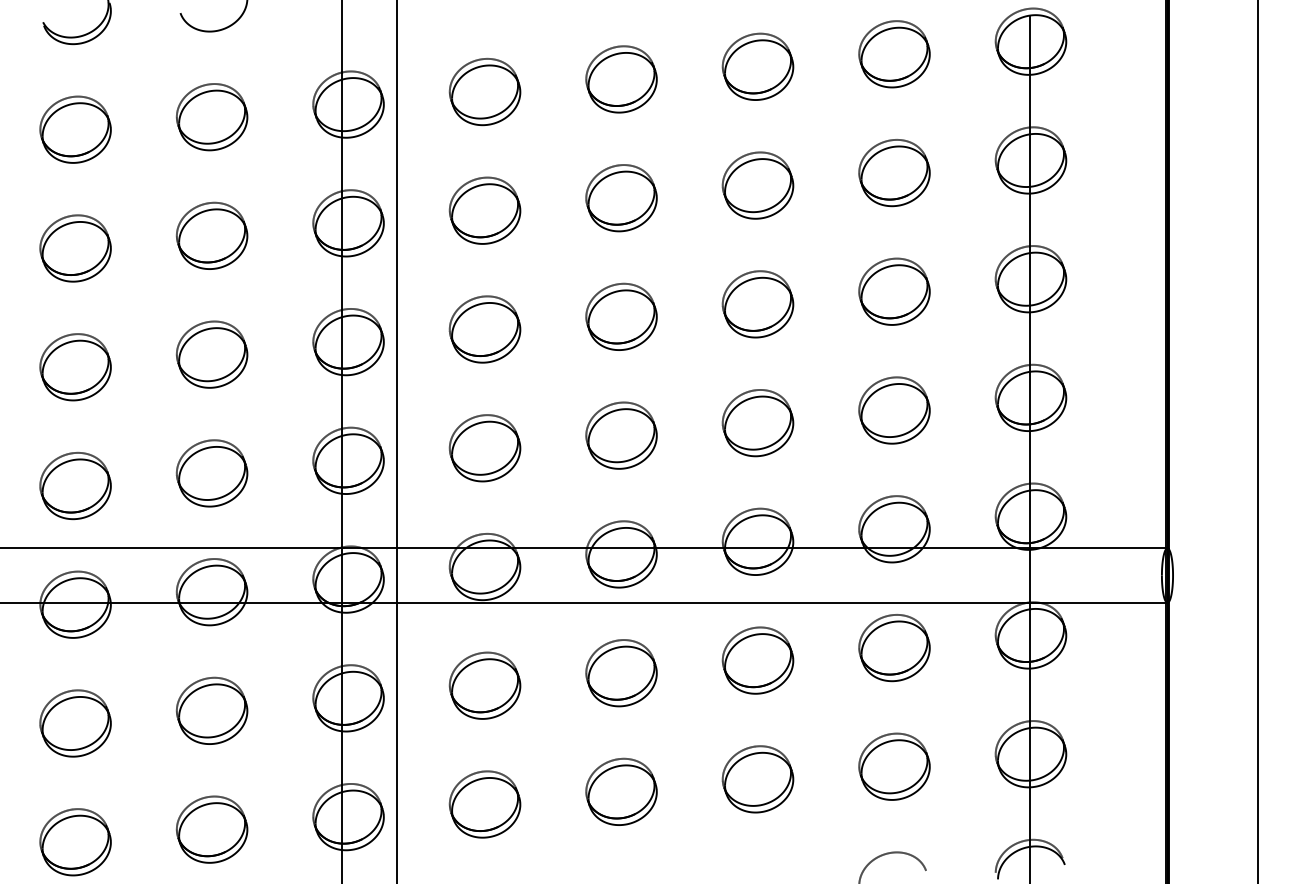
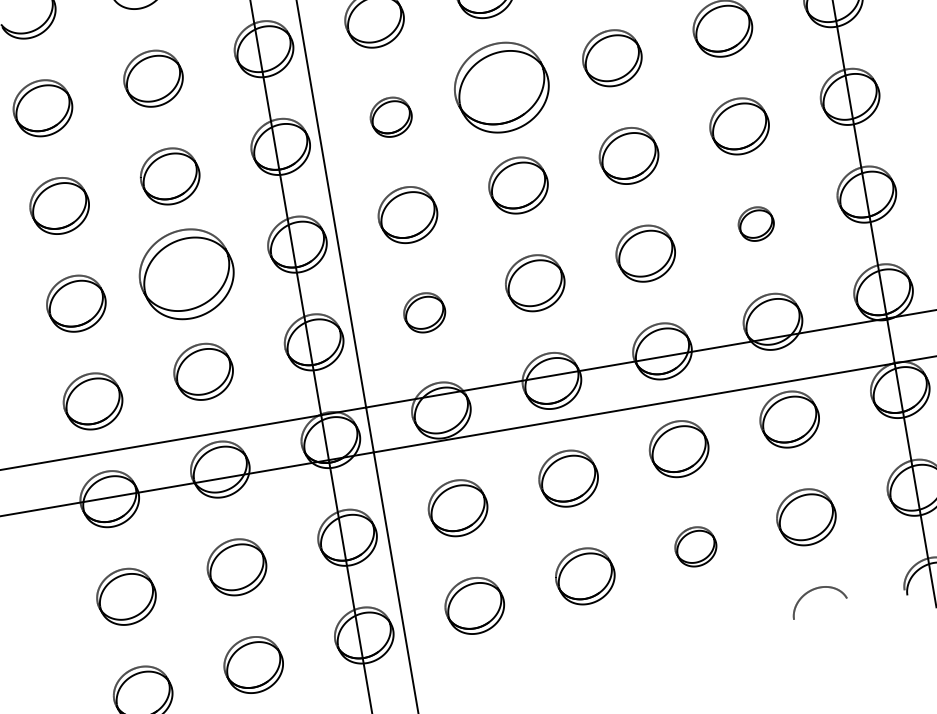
part: (621, 198) -> (501, 88), size x1.6
part: (484, 210) -> (390, 117), size x0.7
part: (212, 354) -> (187, 273), size x1.6
part: (894, 410) -> (756, 224), size x0.6
part: (484, 448) -> (424, 313), size x0.7
part: (757, 779) -> (695, 547), size x0.7

